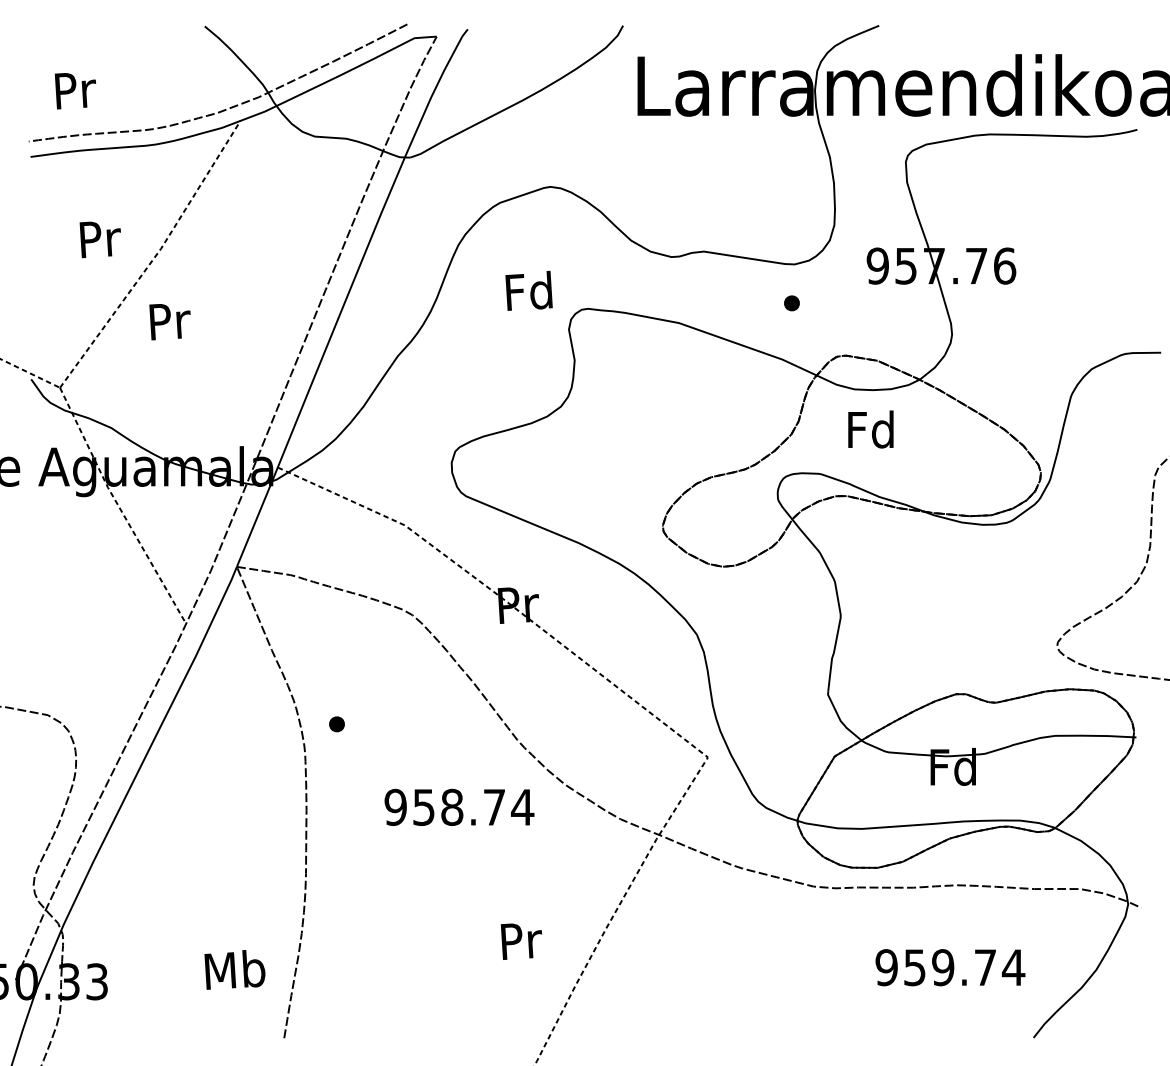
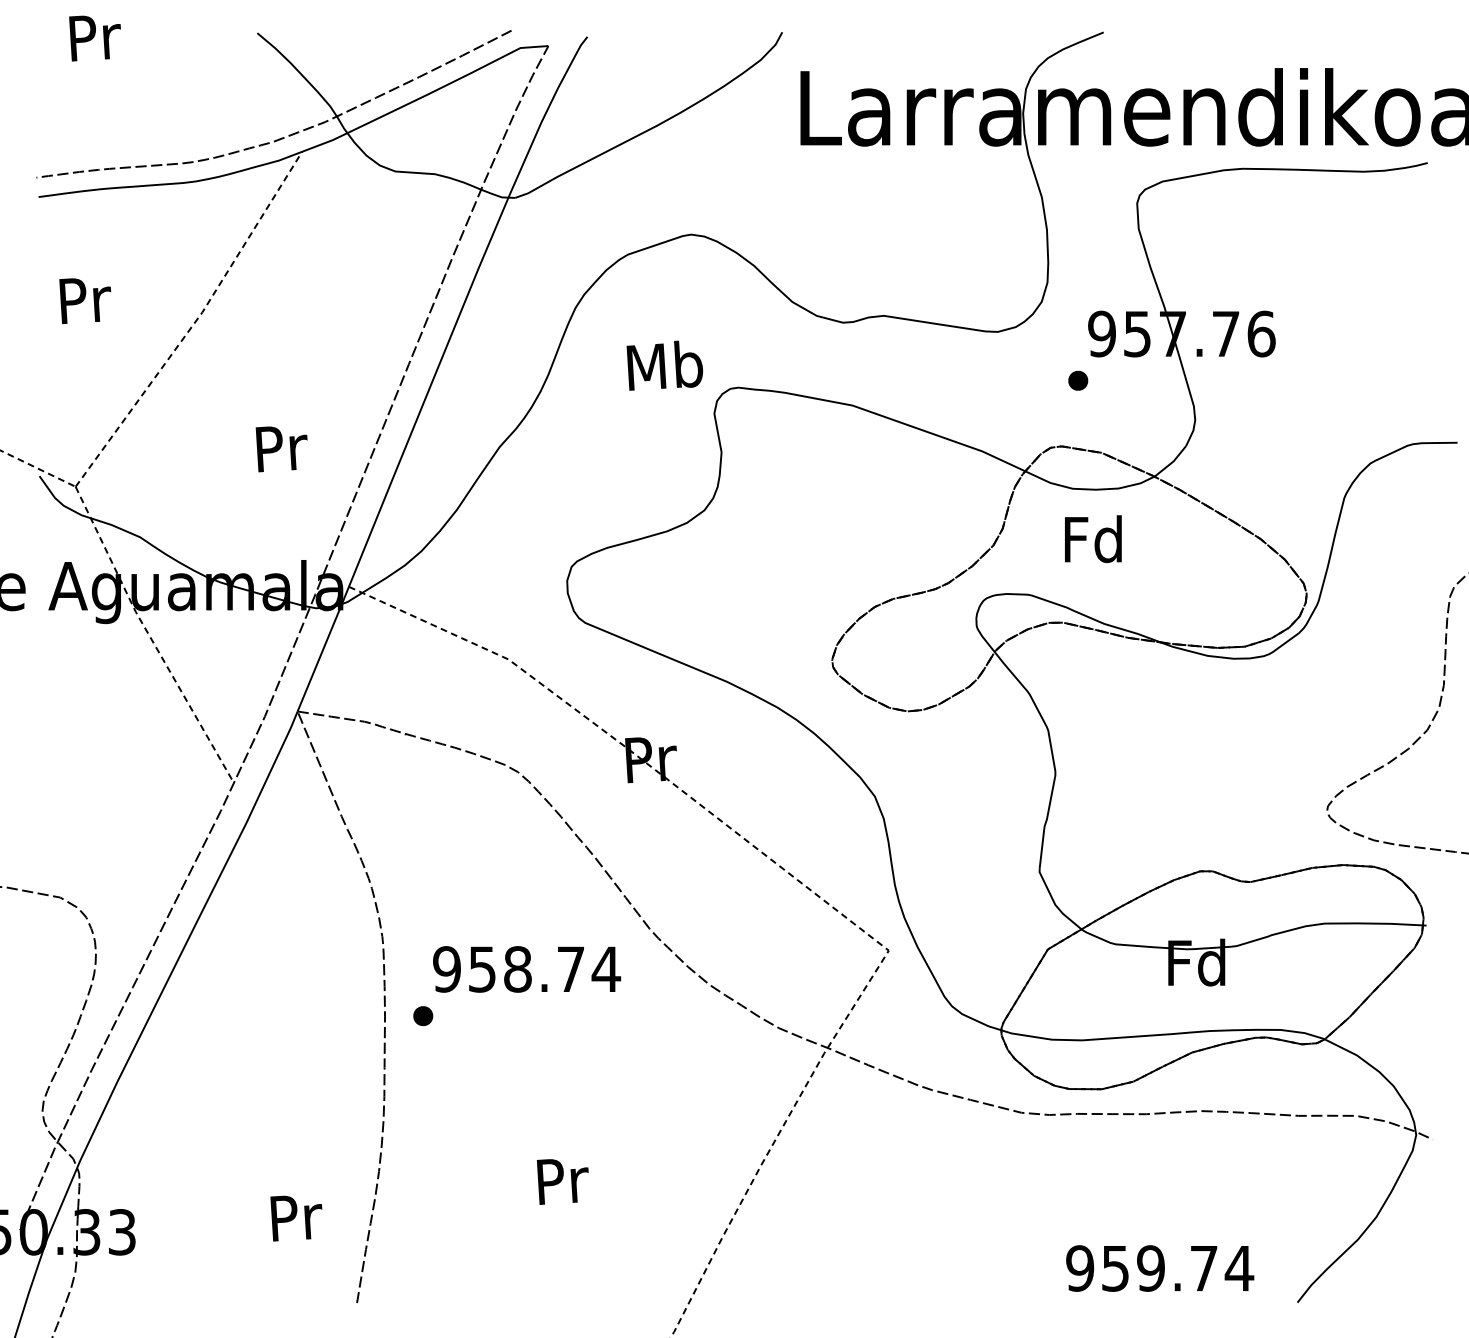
text: (75, 91) -> (94, 38), moved
text: (100, 240) -> (85, 301), moved
text: (529, 291) -> (664, 365), Fd -> Mb
part: (792, 303) -> (1078, 380), moved
text: (169, 322) -> (281, 449), moved
part: (337, 723) -> (423, 1015), moved
text: (459, 807) -> (527, 969), moved
text: (521, 941) -> (562, 1181), moved
text: (950, 967) -> (1160, 1268), moved
text: (235, 970) -> (295, 1217), Mb -> Pr

